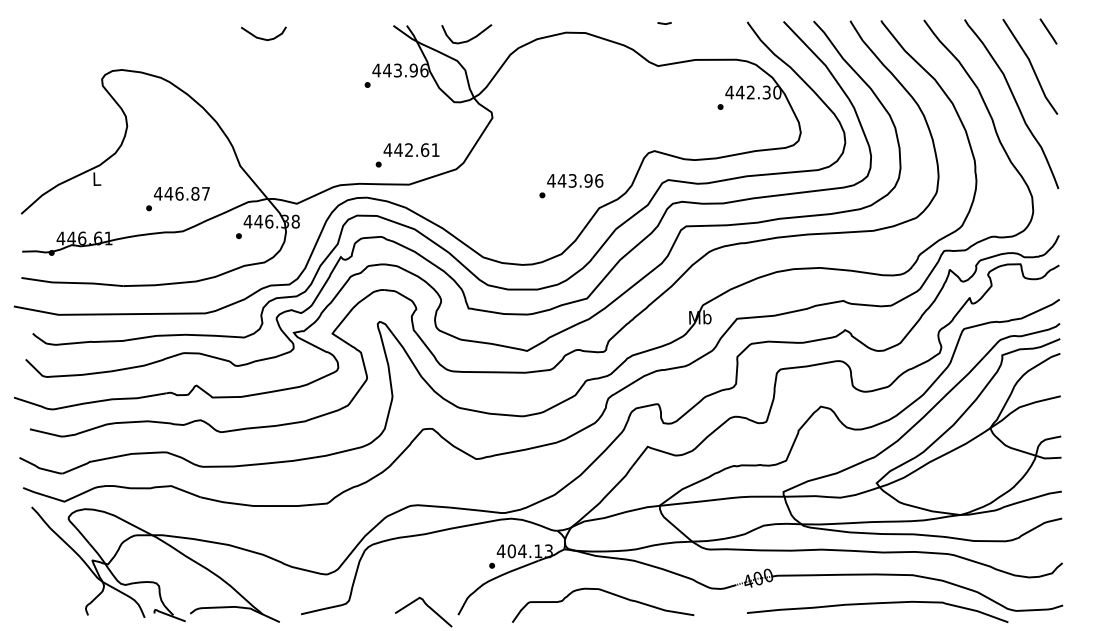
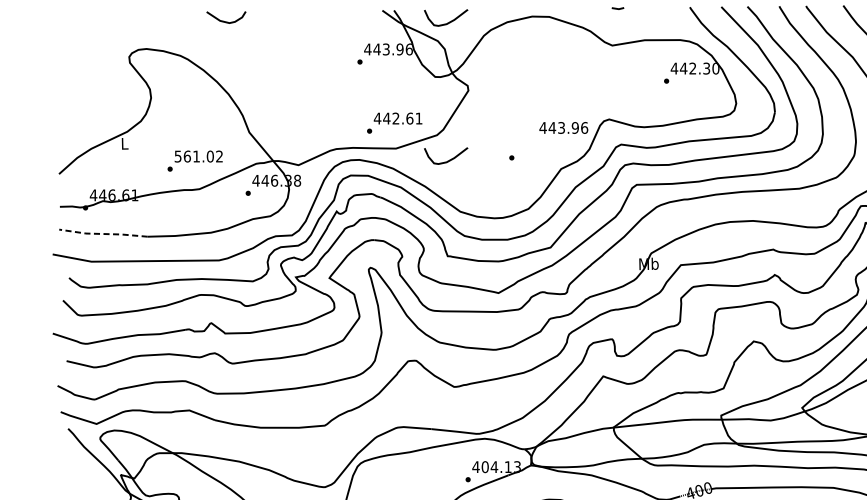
curve: (261, 37) -> (224, 20), moved
text: (575, 180) -> (564, 127), moved
text: (181, 193) -> (198, 156), 446.87 -> 561.02
curve: (468, 198) -> (447, 160), added
line: (71, 282) -> (102, 233), solid -> dashed

